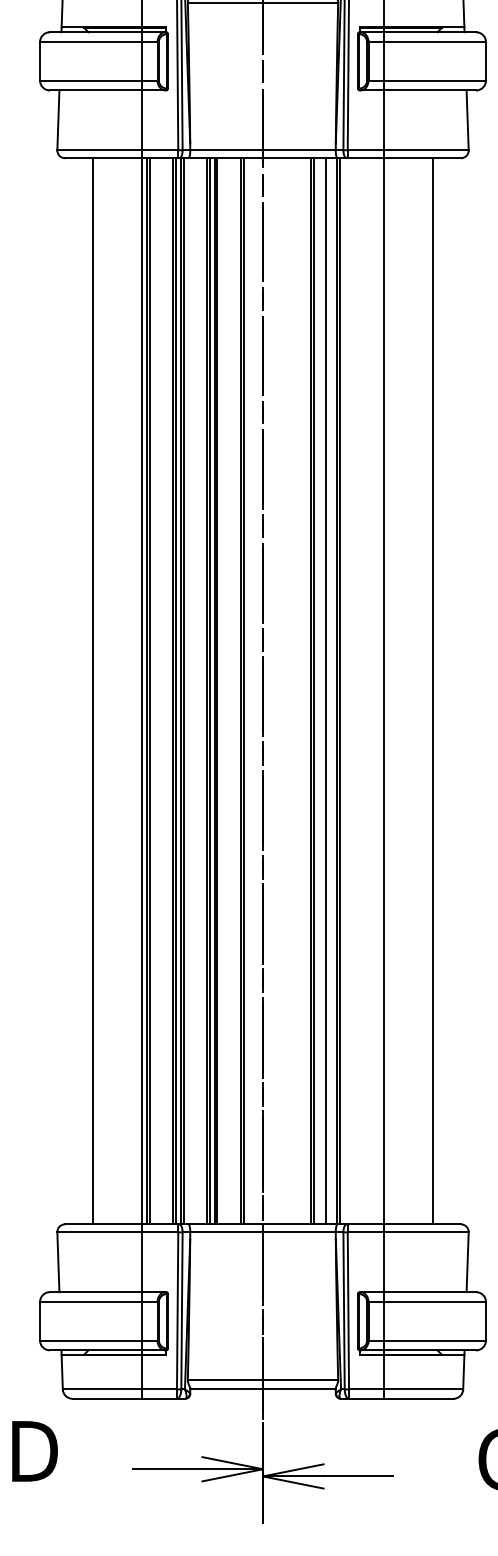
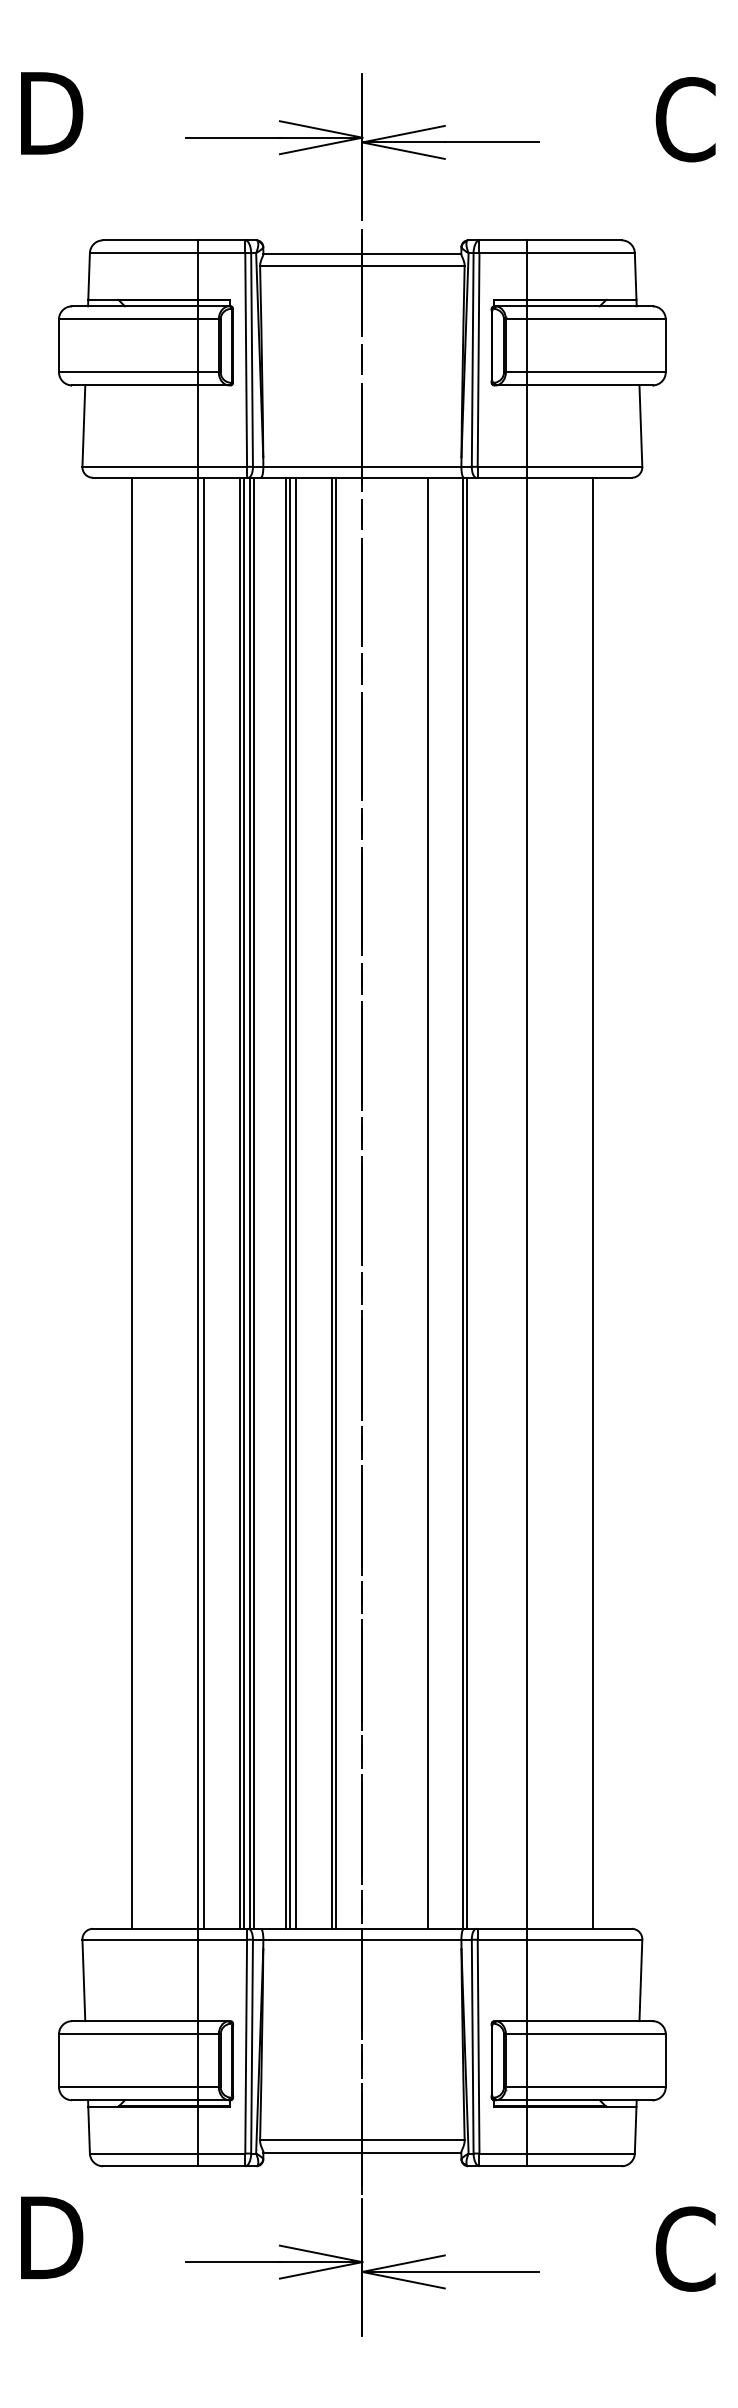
line: (149, 690) -> (208, 1202), removed
line: (217, 690) -> (300, 1202), removed
line: (313, 690) -> (431, 1202), removed
line: (325, 690) -> (447, 1202), removed

